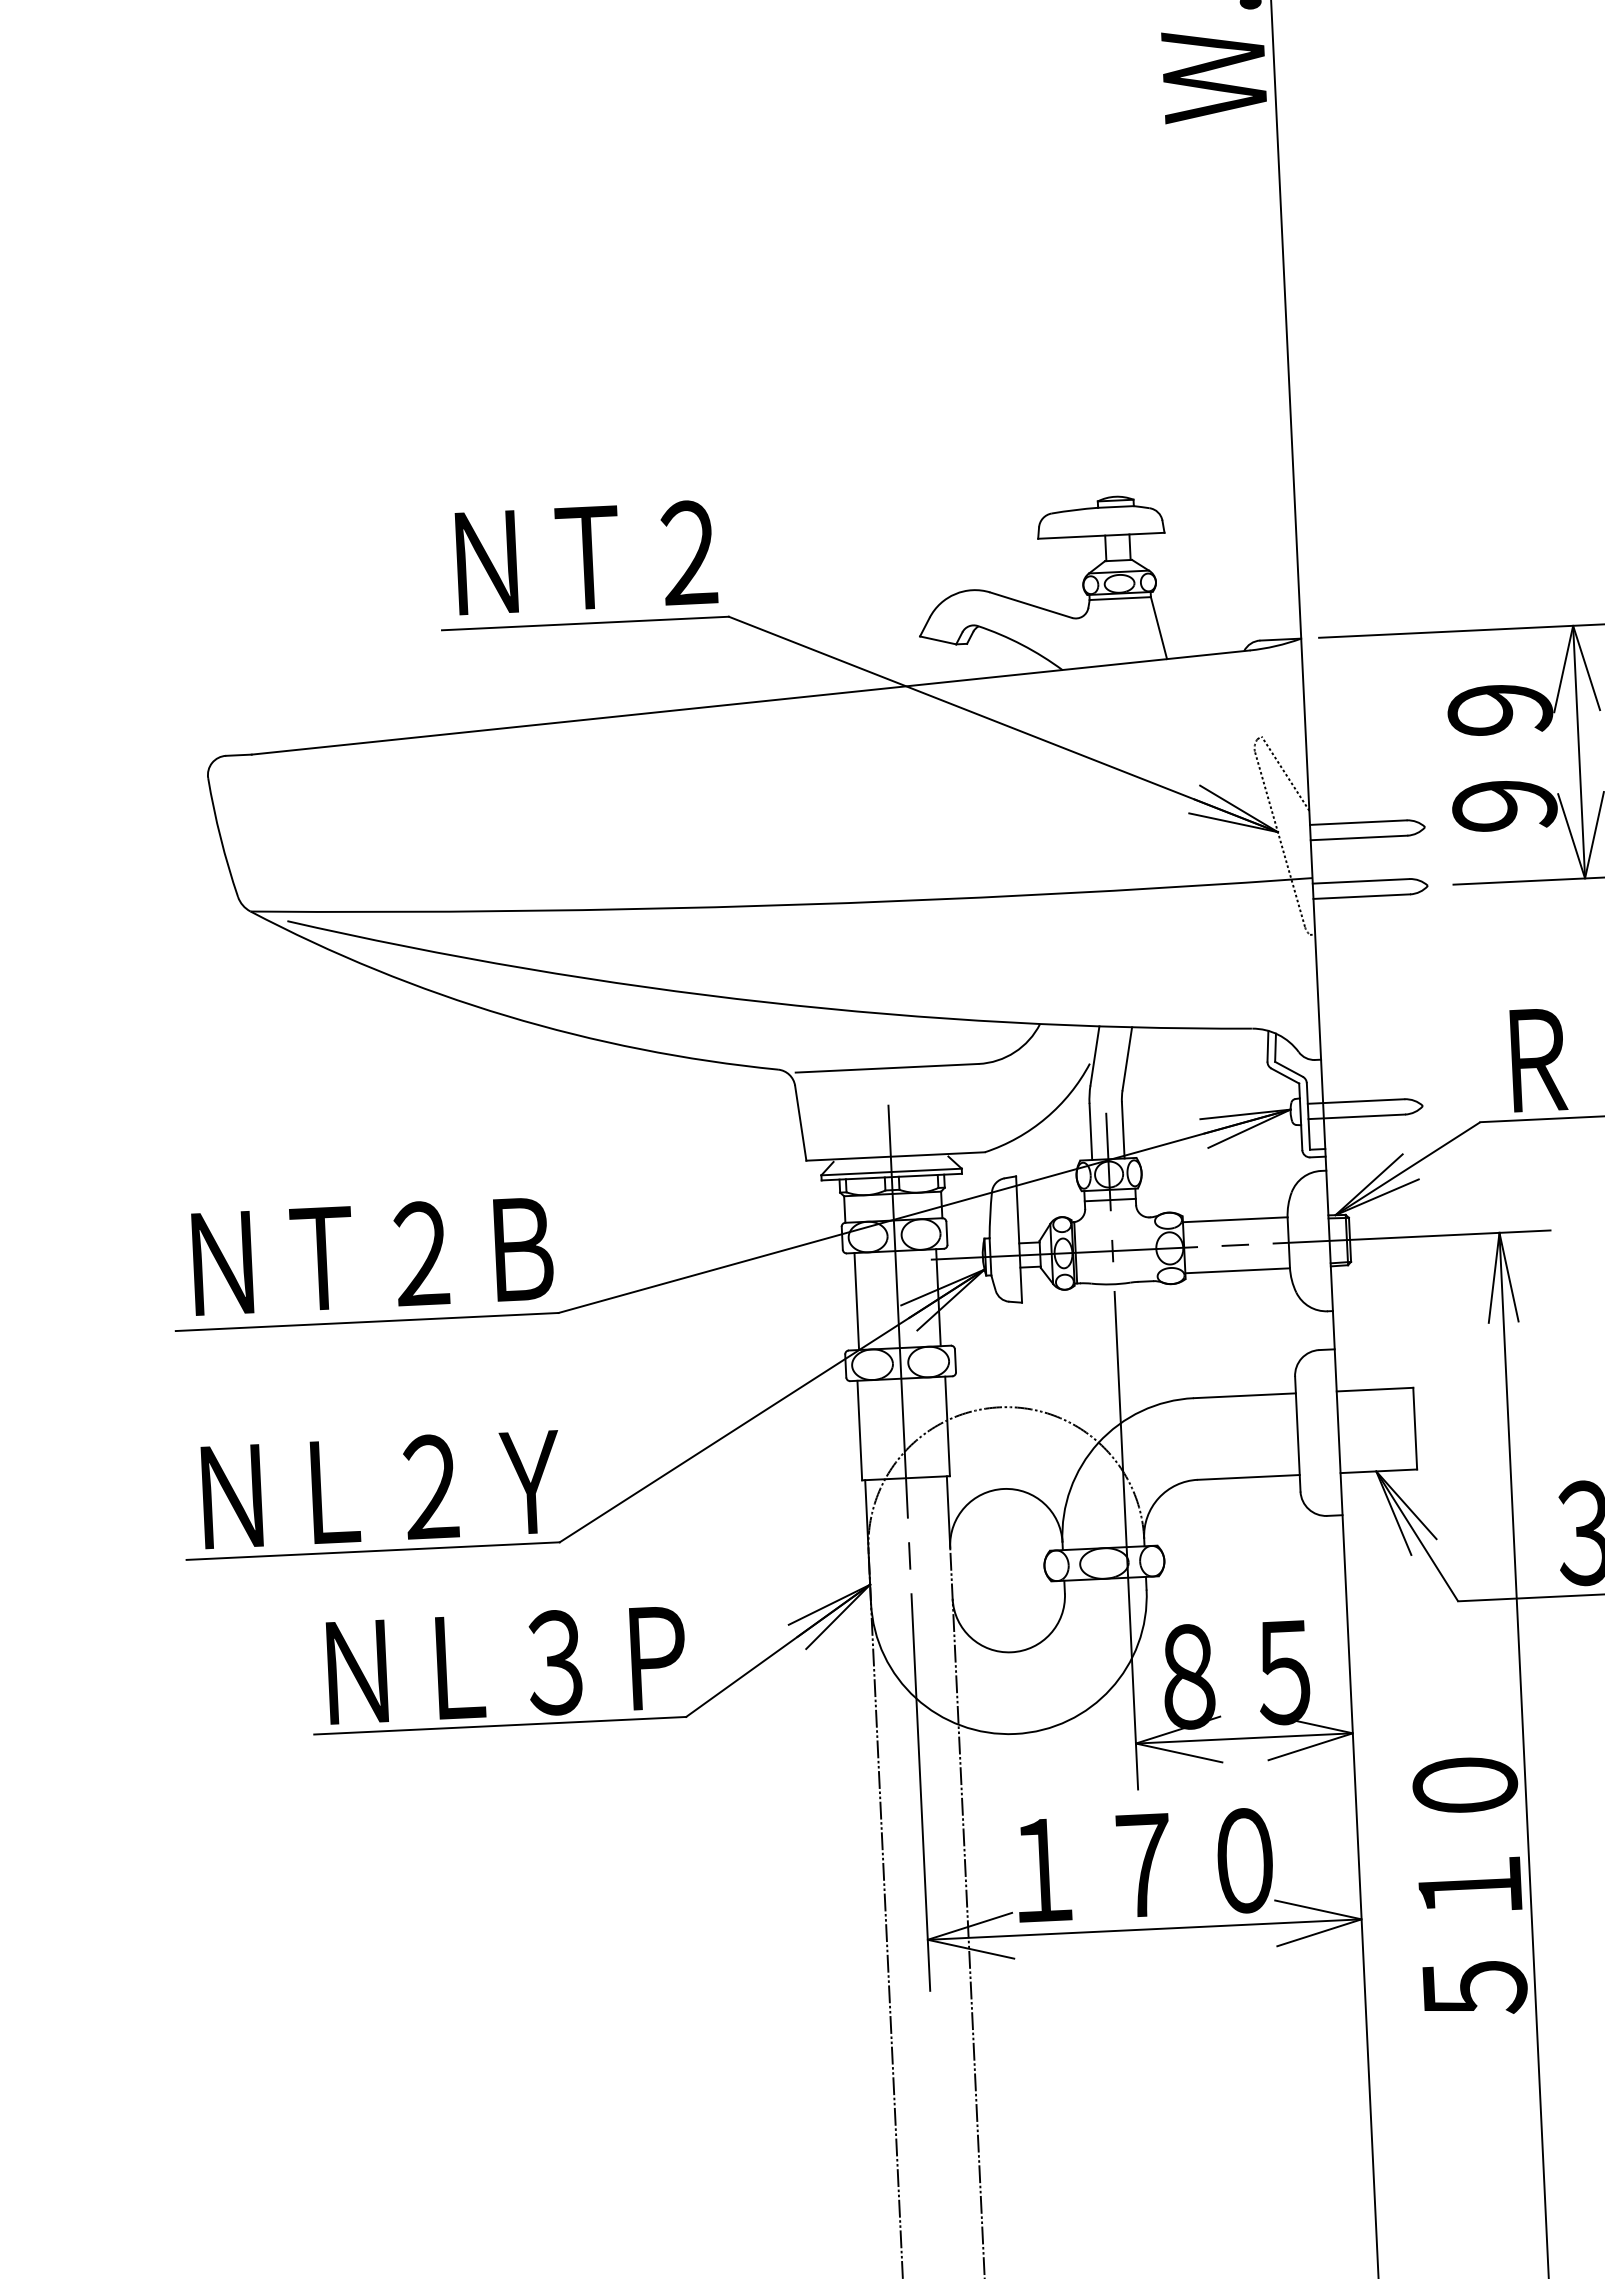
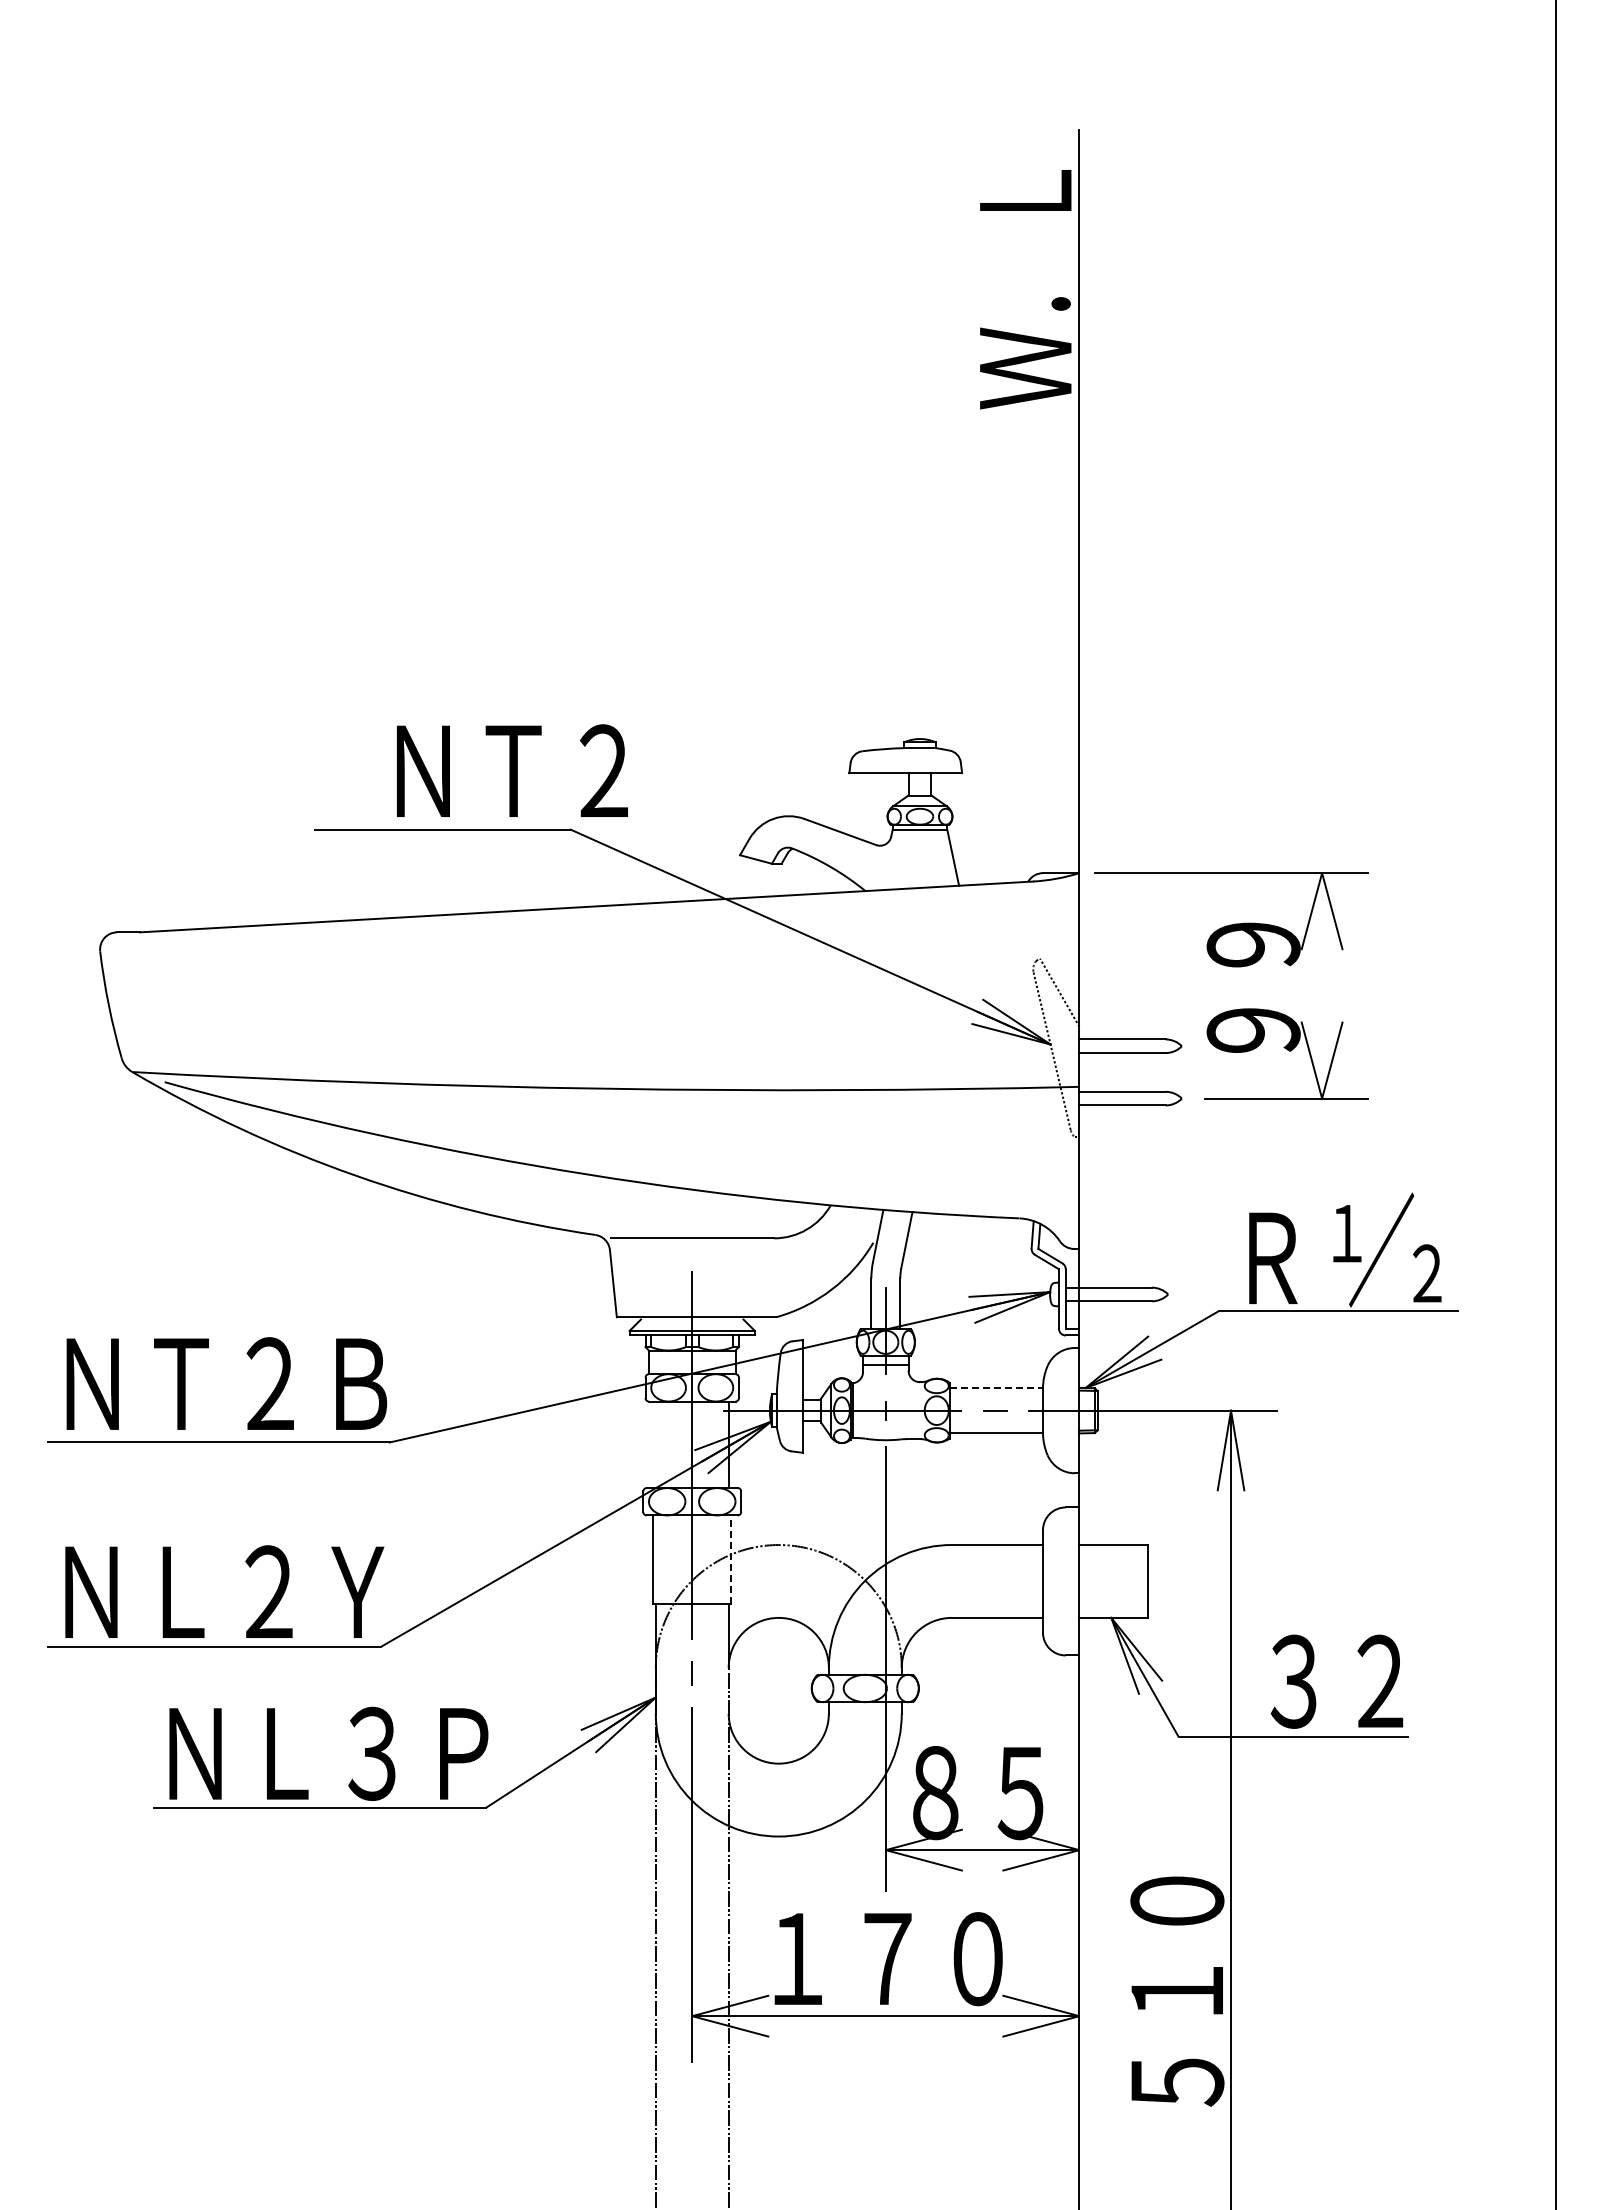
text: (586, 557) -> (512, 770), moved
line: (1579, 751) -> (1322, 985), removed
line: (1235, 1219) -> (996, 1387), solid -> dashed
line: (856, 1301) -> (655, 1444), removed
line: (947, 1426) -> (731, 1559), solid -> dashed

